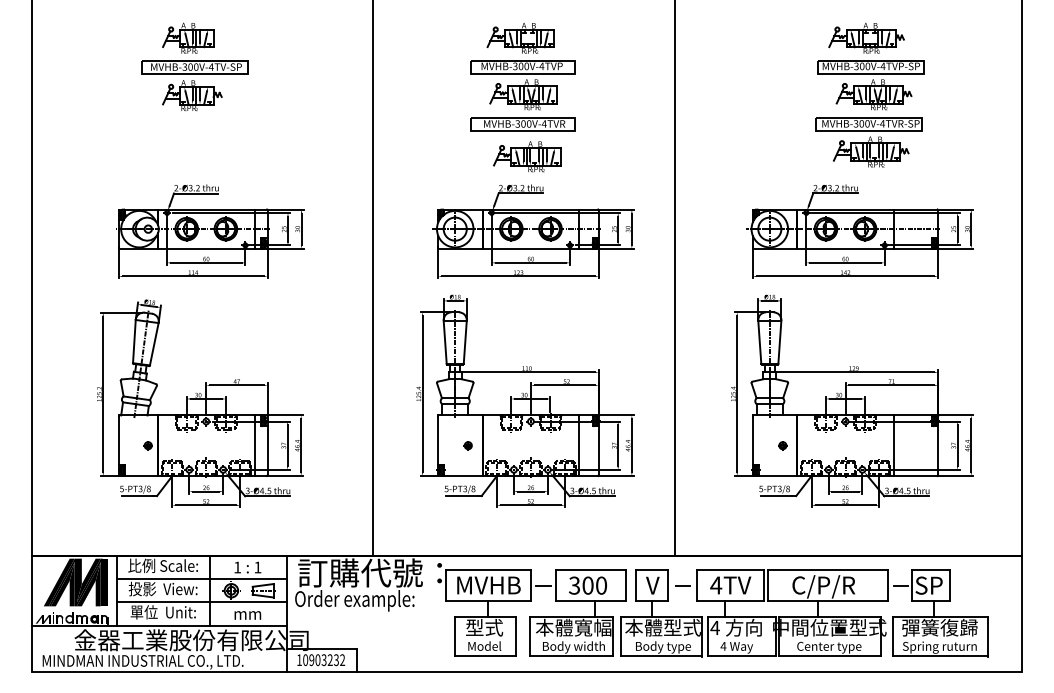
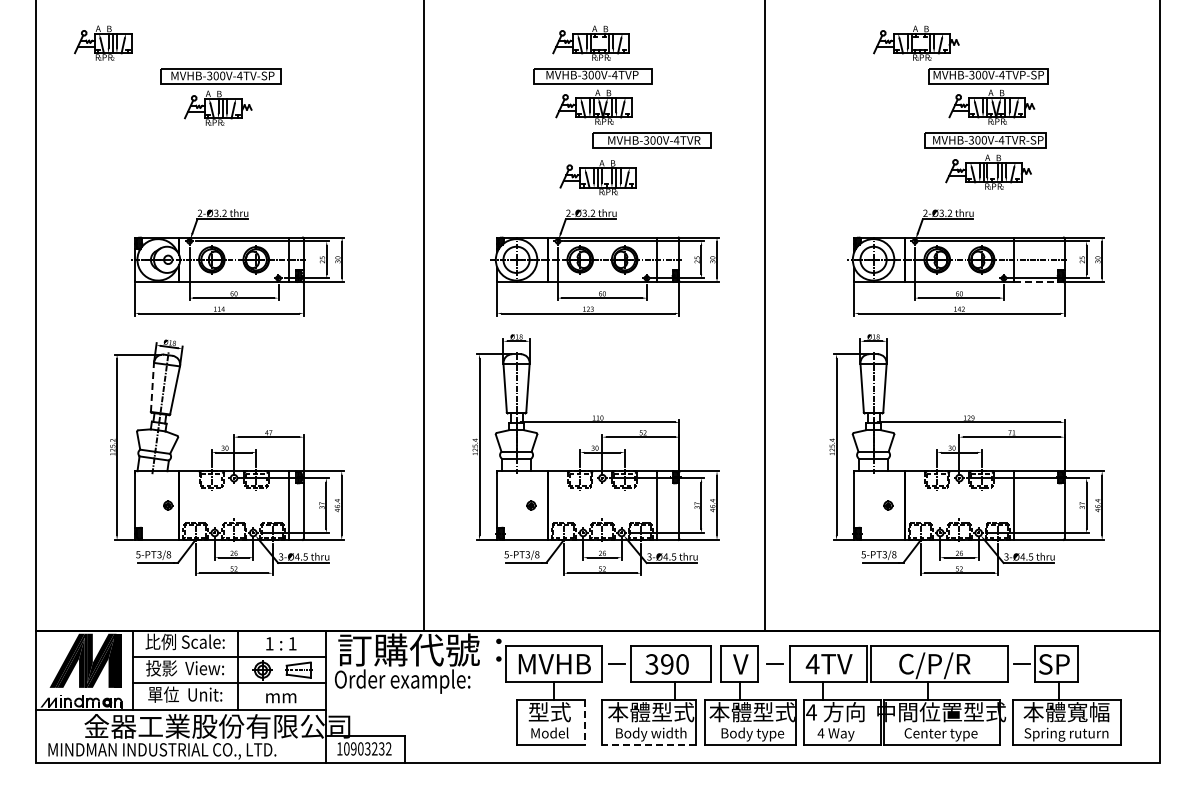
part: (188, 37) -> (103, 42), moved
part: (866, 37) -> (916, 42), moved
part: (522, 123) -> (651, 140), moved
line: (913, 249) -> (1036, 282), solid -> dashed
line: (134, 341) -> (152, 387), solid -> dashed
text: (588, 585) -> (667, 664), 300 -> 390
text: (593, 628) -> (673, 712), 本體寬幅 -> 本體型式
text: (939, 628) -> (1066, 712), 彈簧復歸 -> 本體寬幅
line: (515, 637) -> (584, 723), solid -> dashed
line: (571, 656) -> (648, 744), solid -> dashed

